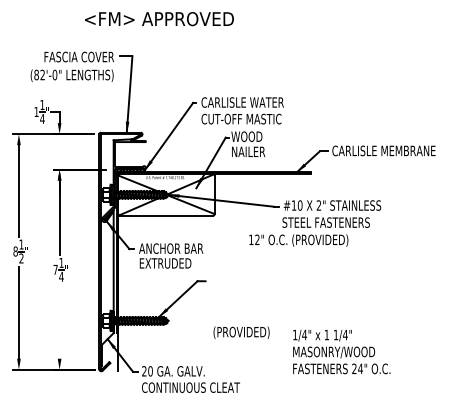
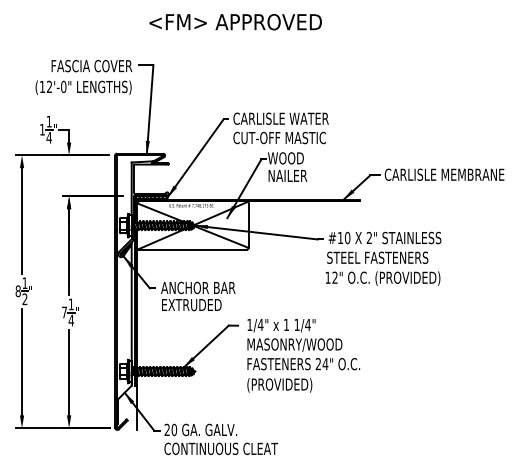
text: (159, 19) -> (235, 22), moved
text: (36, 74) -> (42, 86), (82'-0" -> (12'-0"
text: (298, 240) -> (382, 278), moved
line: (59, 321) -> (69, 372), added
text: (341, 351) -> (303, 344), moved

